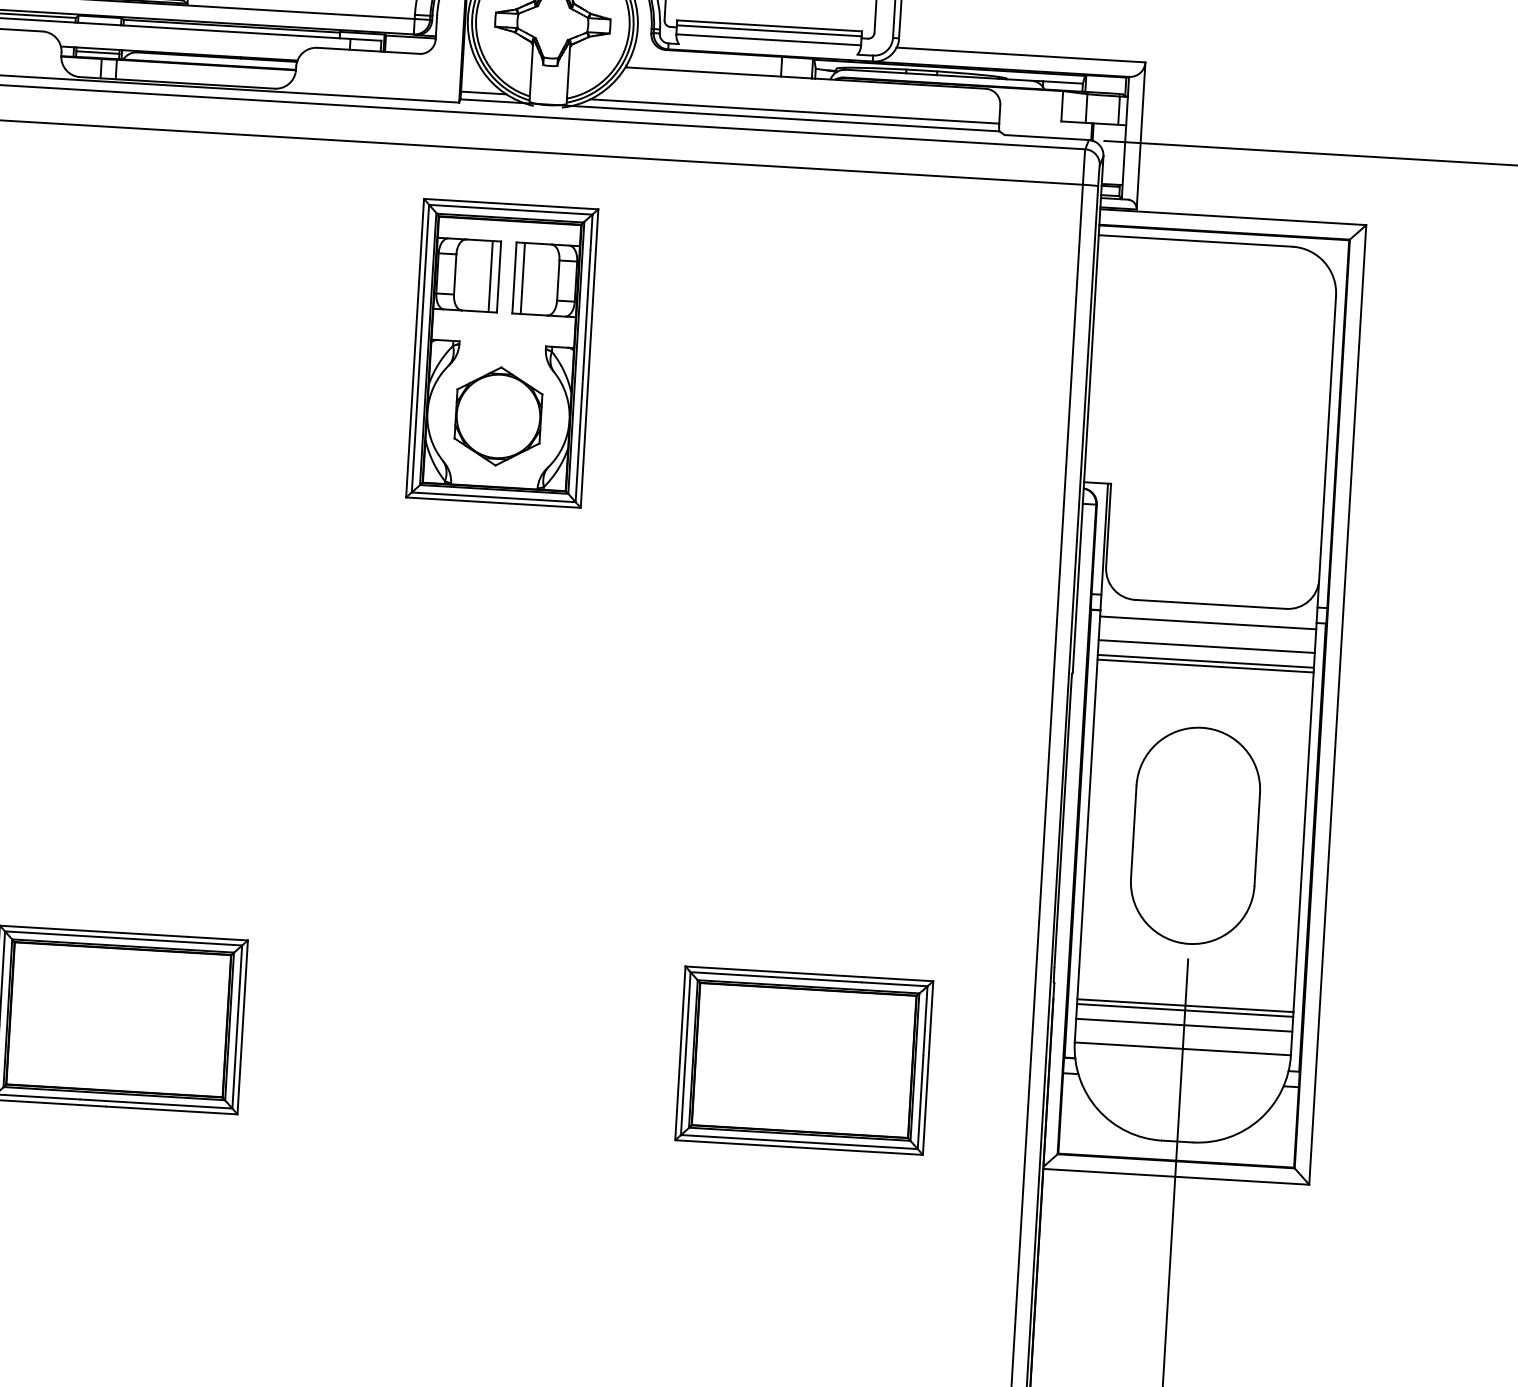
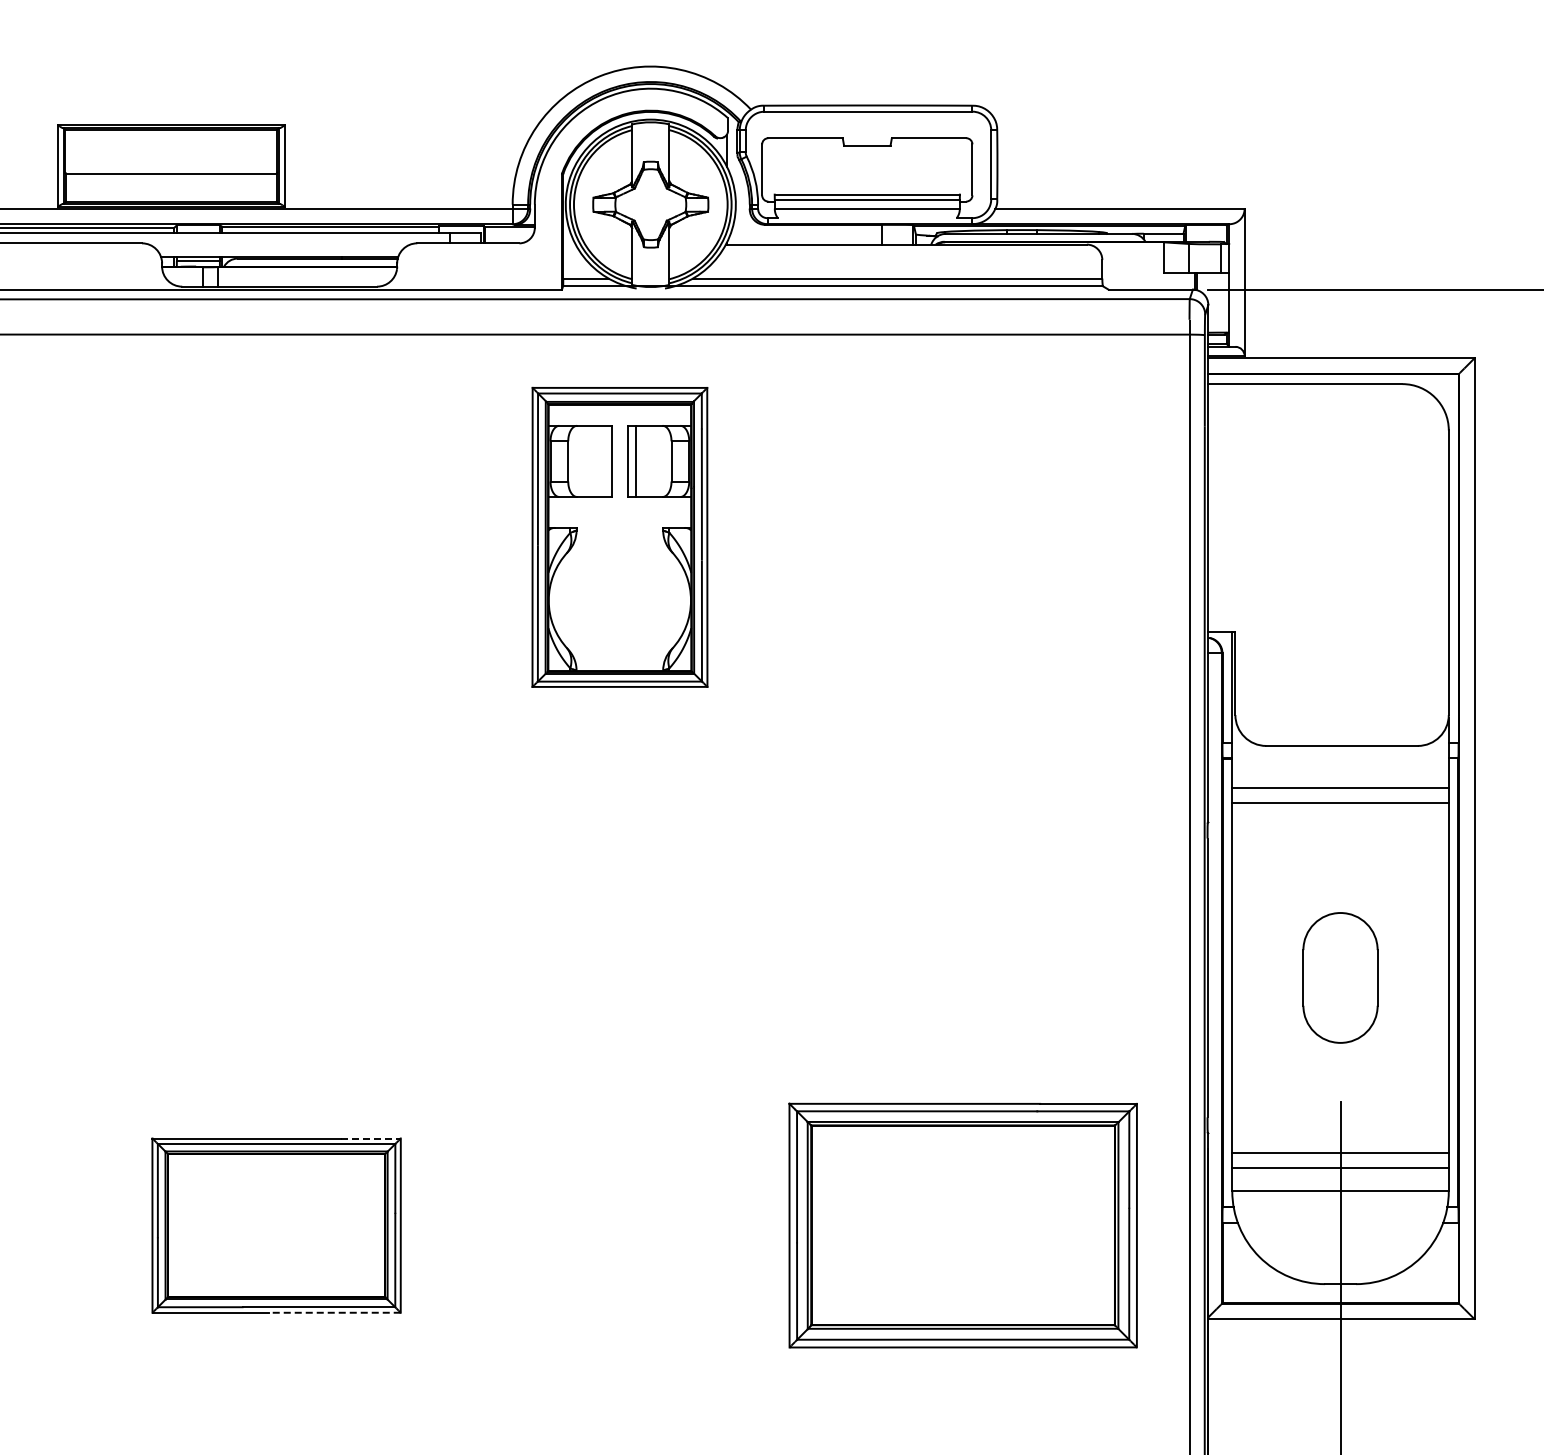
line: (490, 275) -> (603, 460), removed
part: (498, 416) -> (619, 600), removed
line: (1208, 622) -> (1340, 764), removed
line: (1205, 665) -> (1340, 807), removed
part: (1195, 835) -> (1340, 977), size x0.6
line: (218, 938) -> (371, 1138), solid -> dashed
line: (1185, 1006) -> (1340, 1148), removed
part: (804, 1060) -> (963, 1225), size x1.4
line: (171, 1110) -> (334, 1312), solid -> dashed

